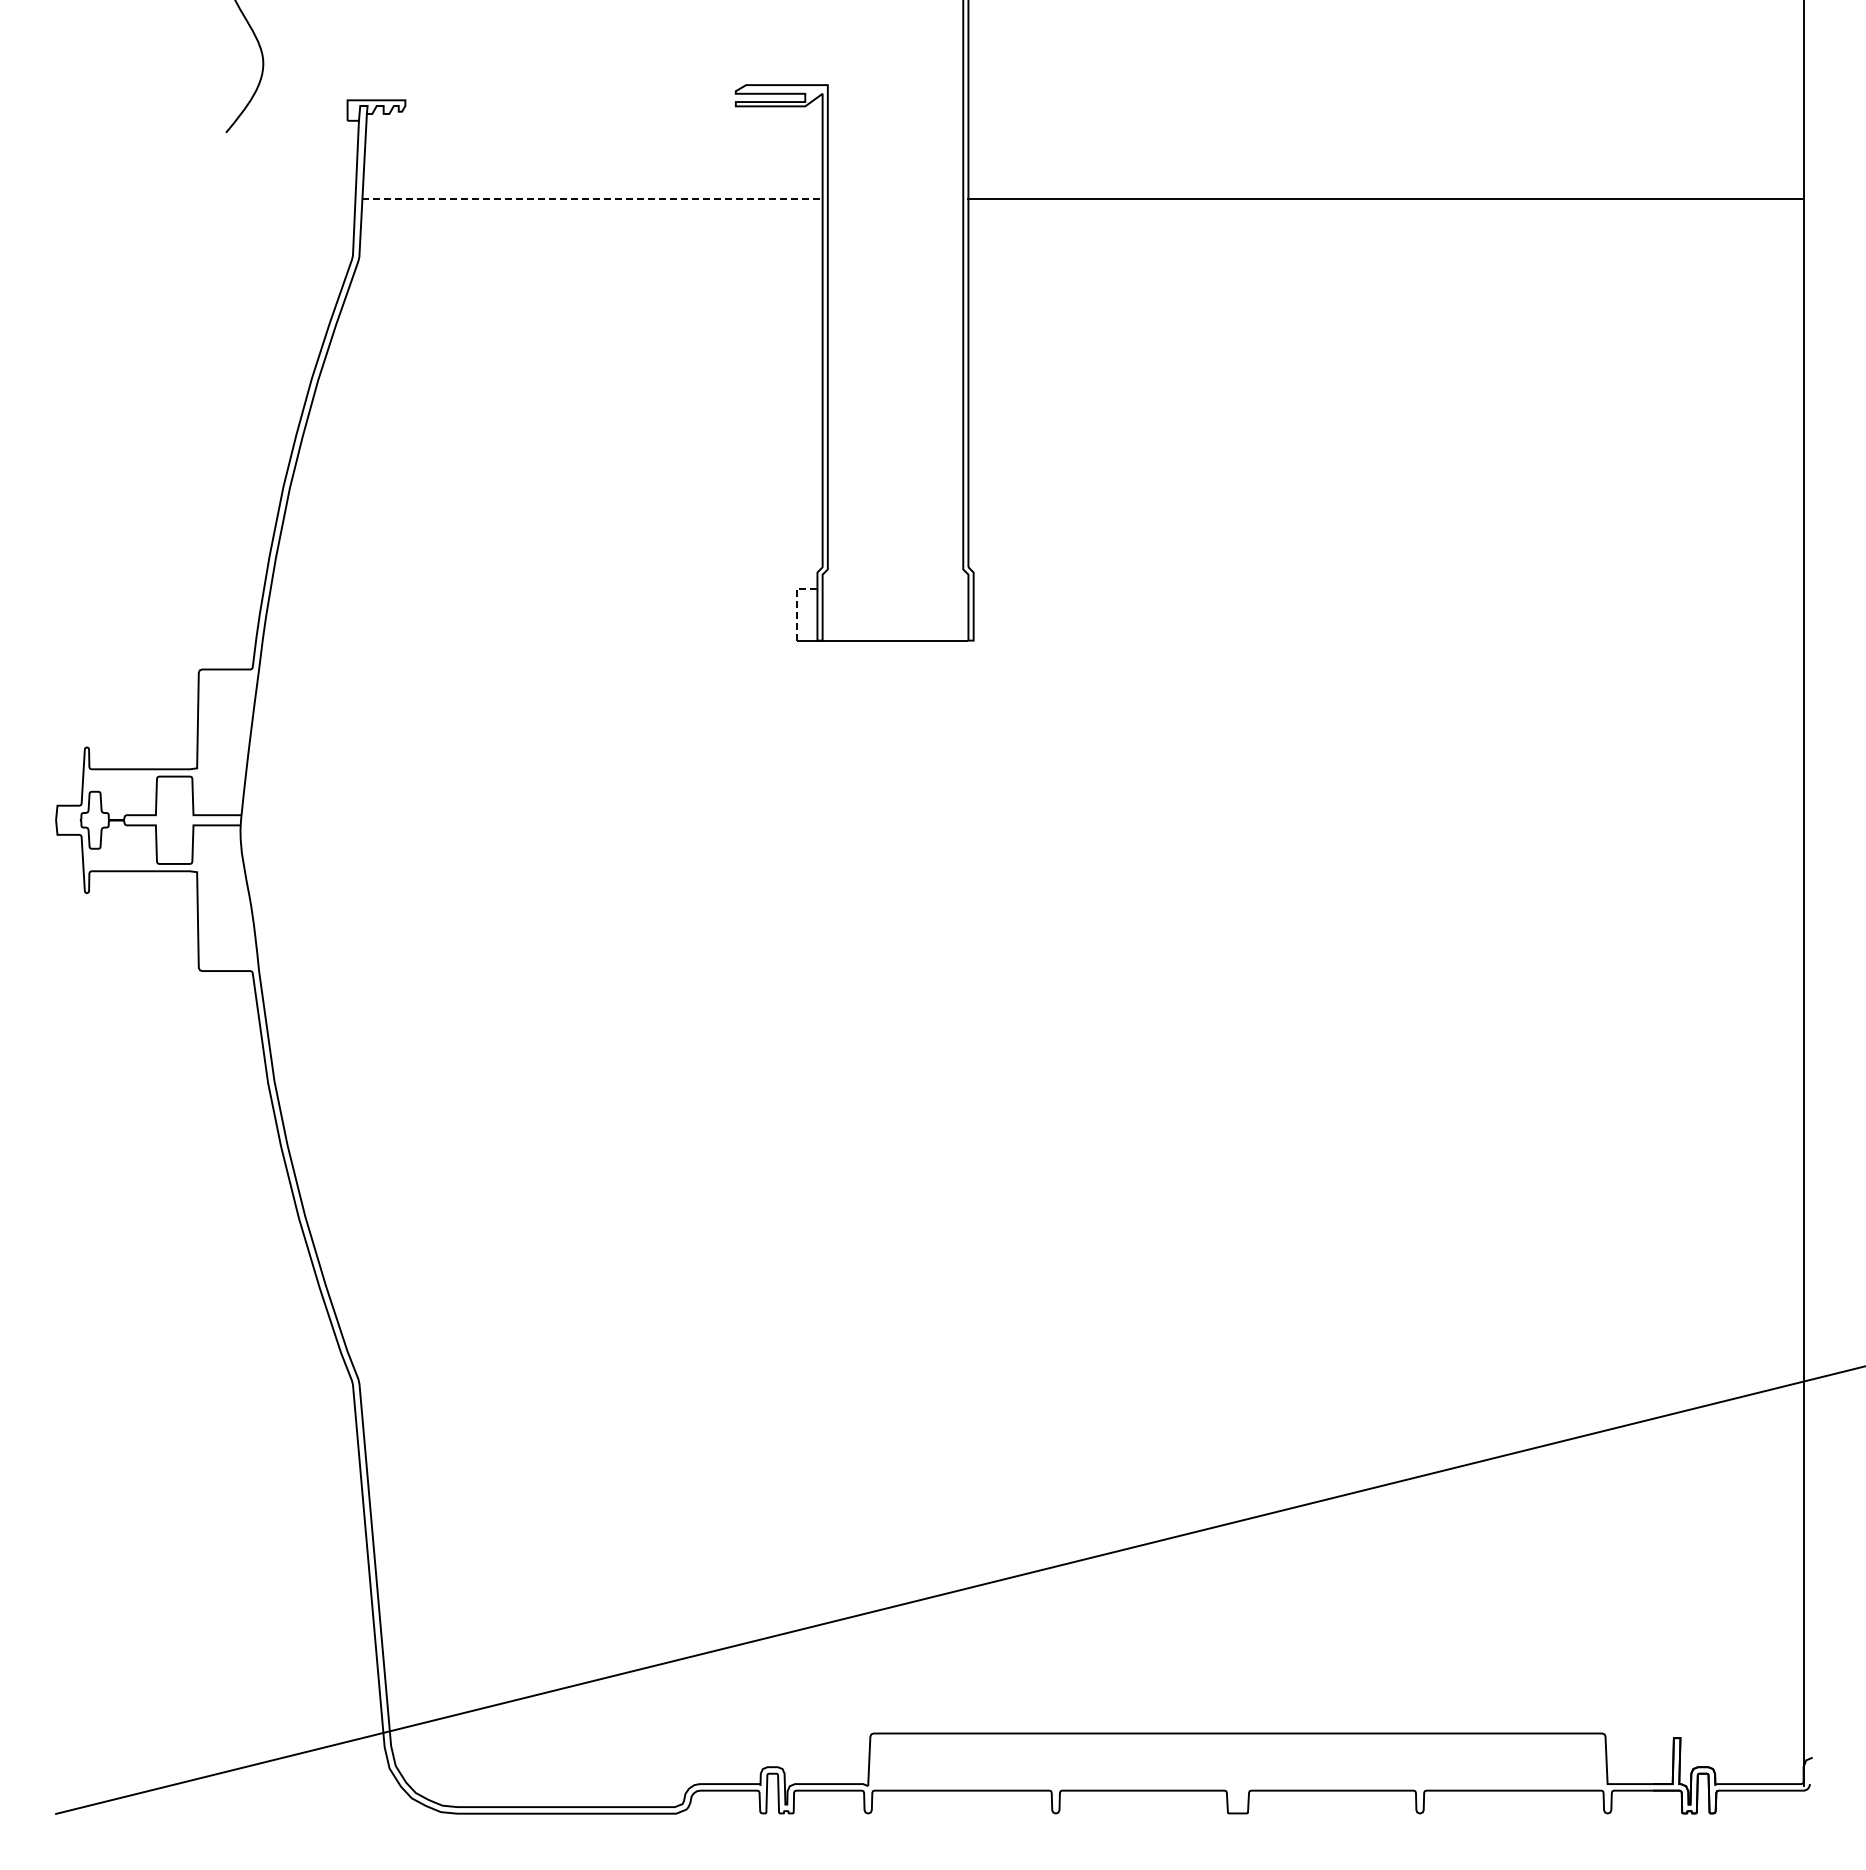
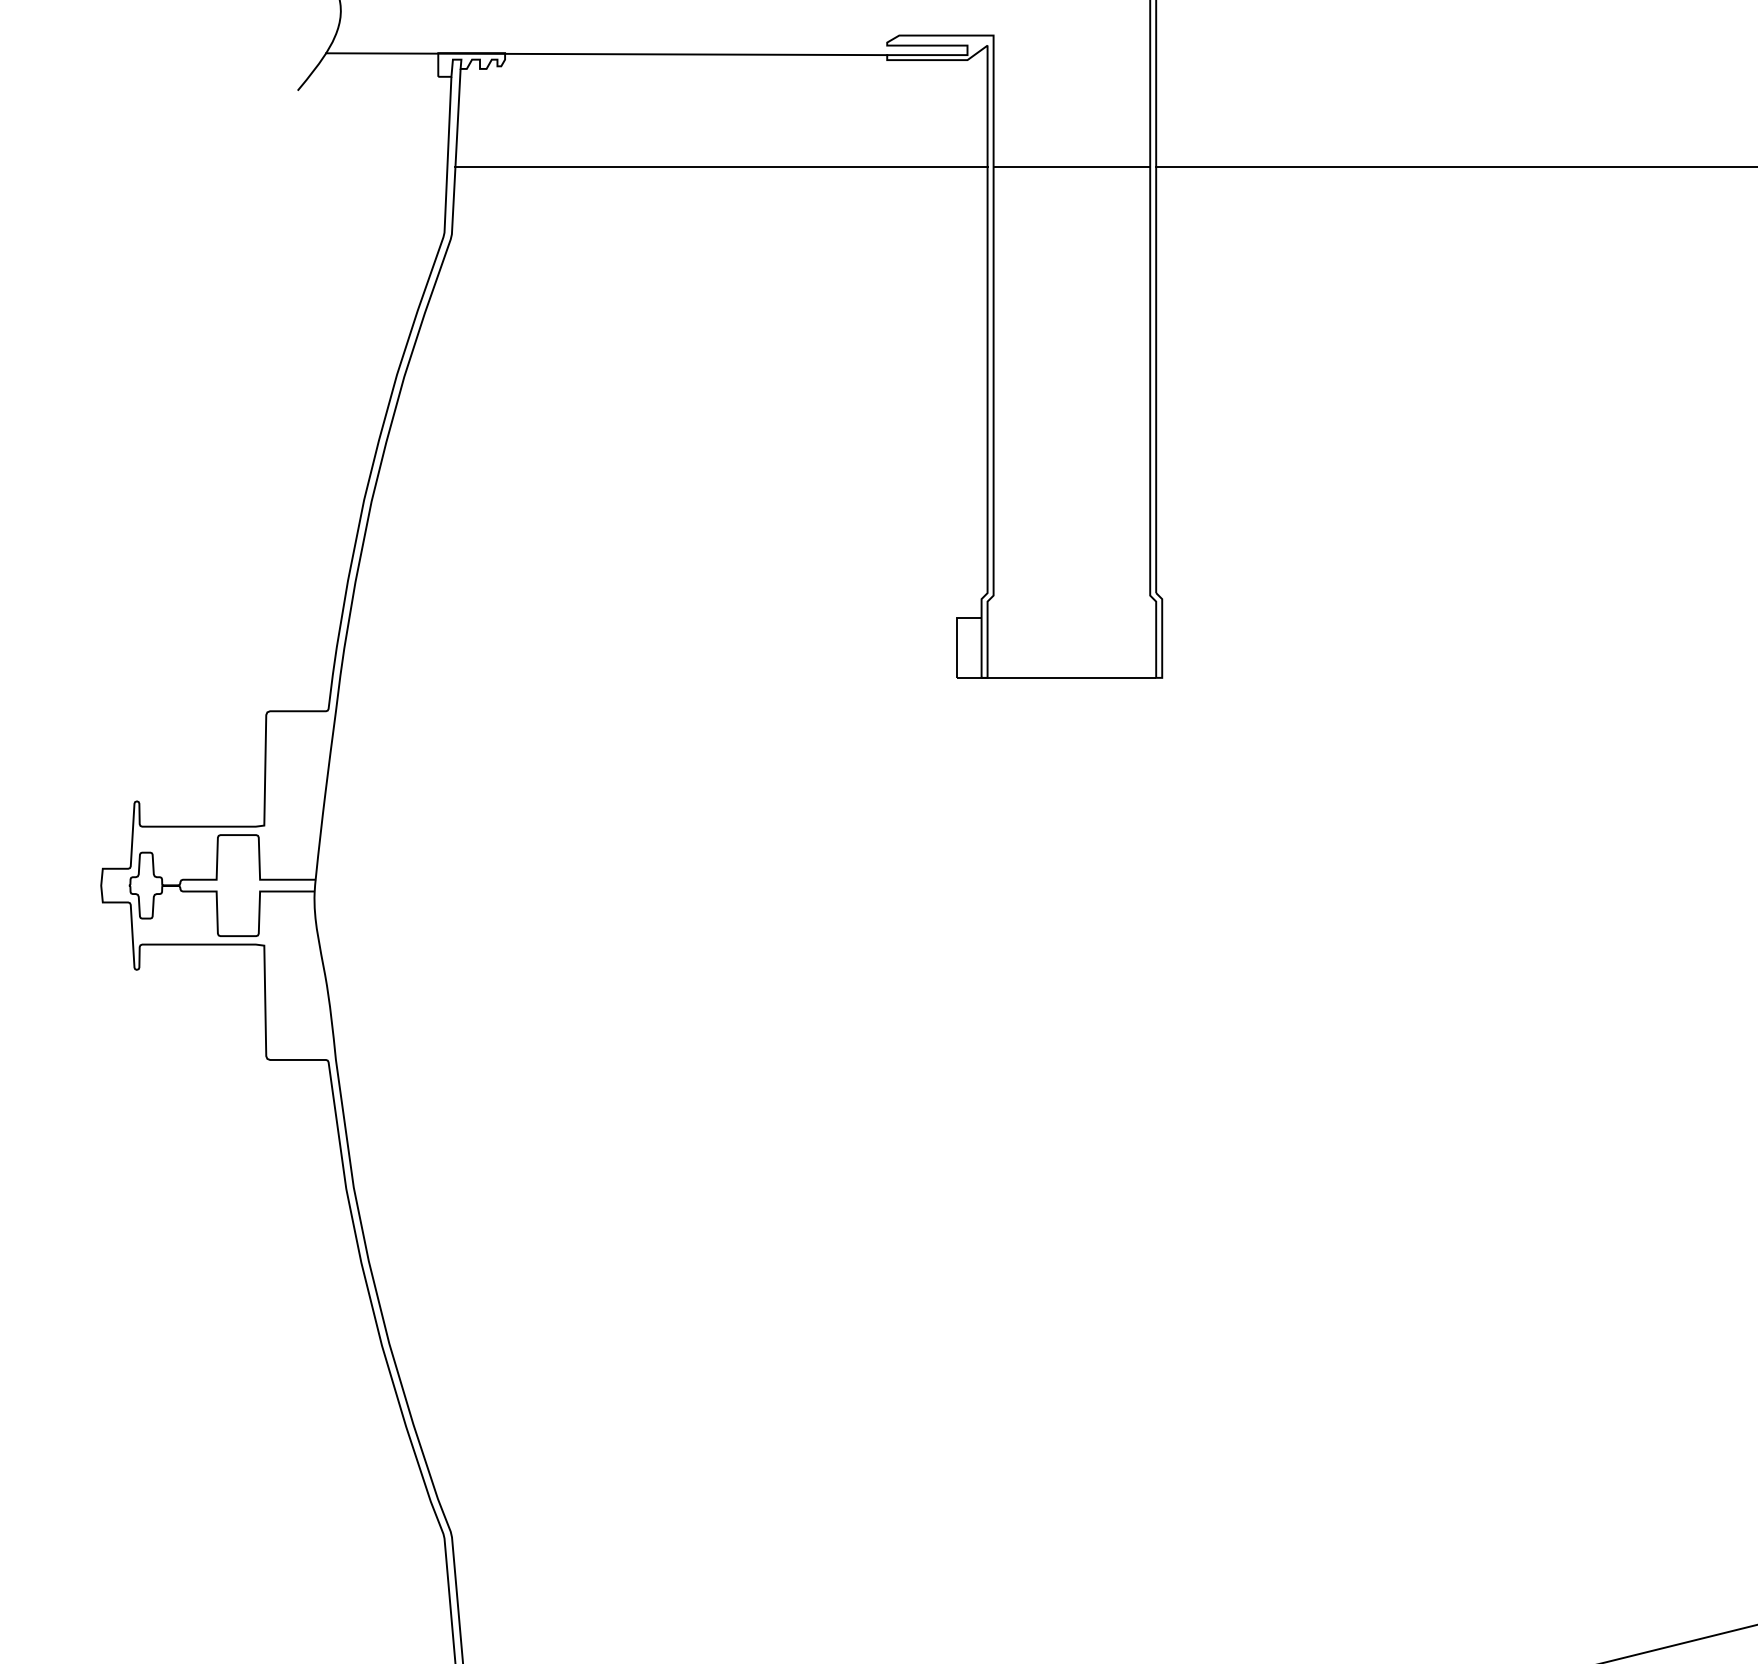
line: (492, 101) -> (605, 54), added
line: (593, 199) -> (722, 167), dashed -> solid
line: (895, 199) -> (1071, 167), added
line: (796, 603) -> (957, 634), dashed -> solid

